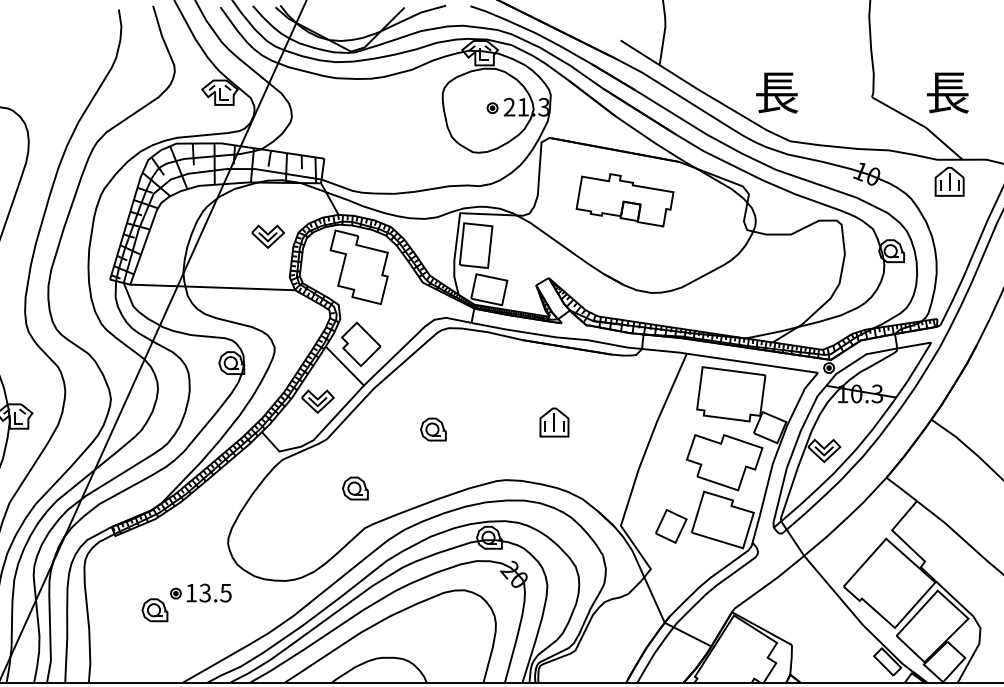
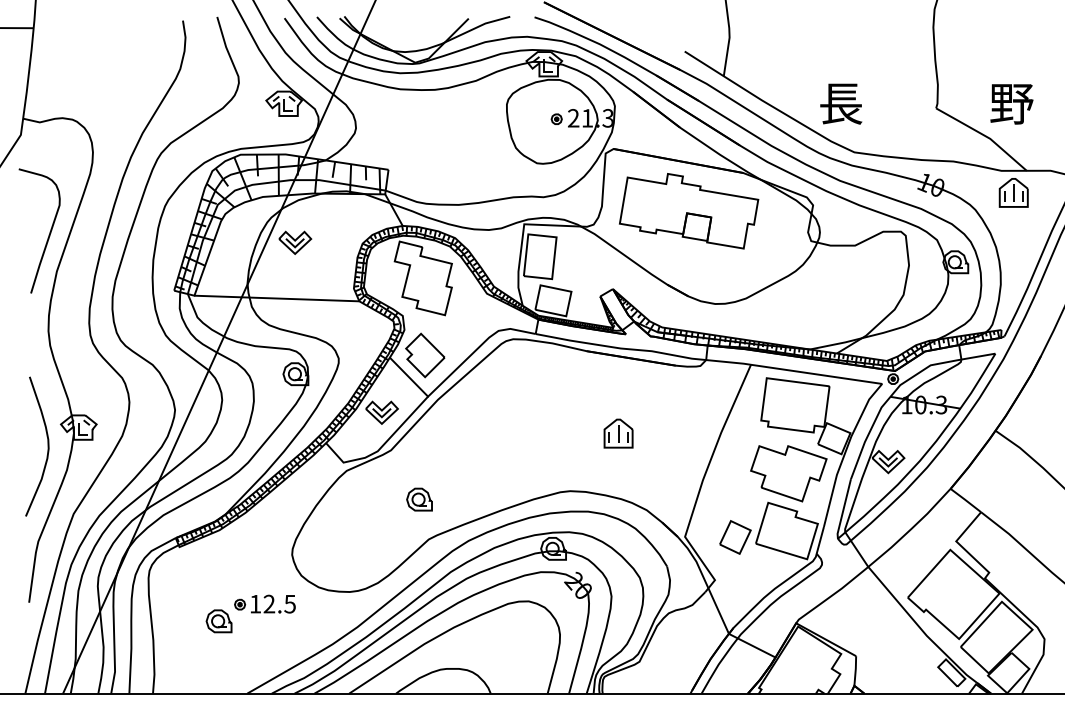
text: (947, 92) -> (1011, 103), 長 -> 野
part: (625, 200) -> (689, 211), size x1.43
part: (268, 236) -> (295, 242), moved
part: (433, 429) -> (497, 440), removed
text: (205, 593) -> (269, 604), 13.5 -> 12.5

